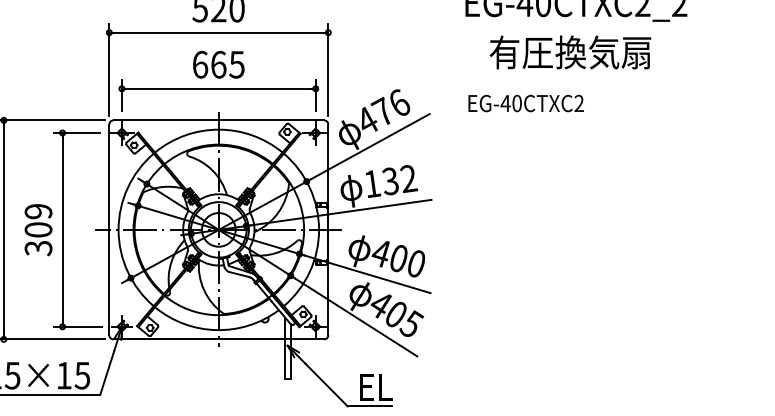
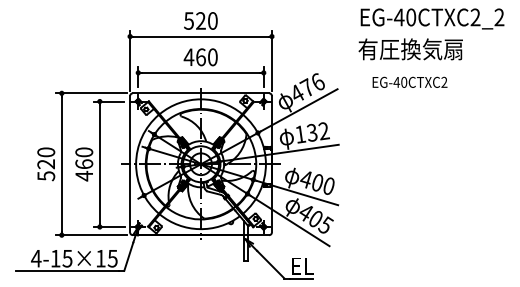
text: (570, 52) -> (410, 49), moved
text: (218, 65) -> (200, 57), 665 -> 460
text: (525, 102) -> (409, 81), moved
text: (38, 230) -> (84, 164), 309 -> 460

